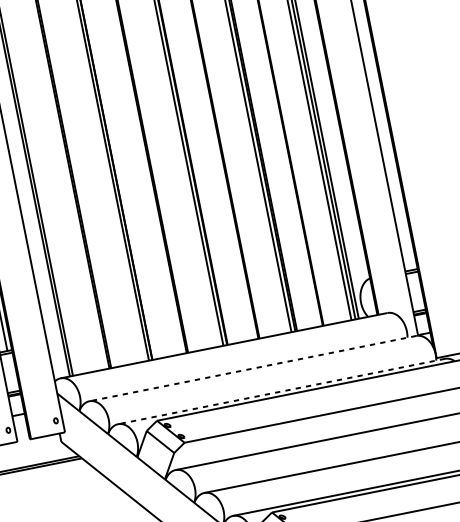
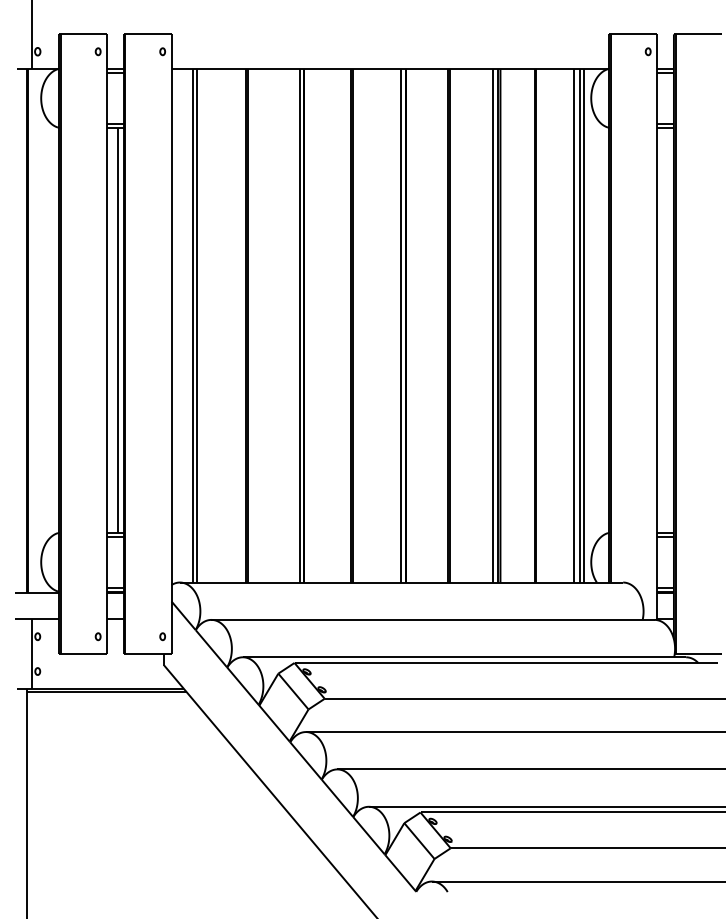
line: (253, 368) -> (433, 619), dashed -> solid
line: (281, 391) -> (464, 657), dashed -> solid

